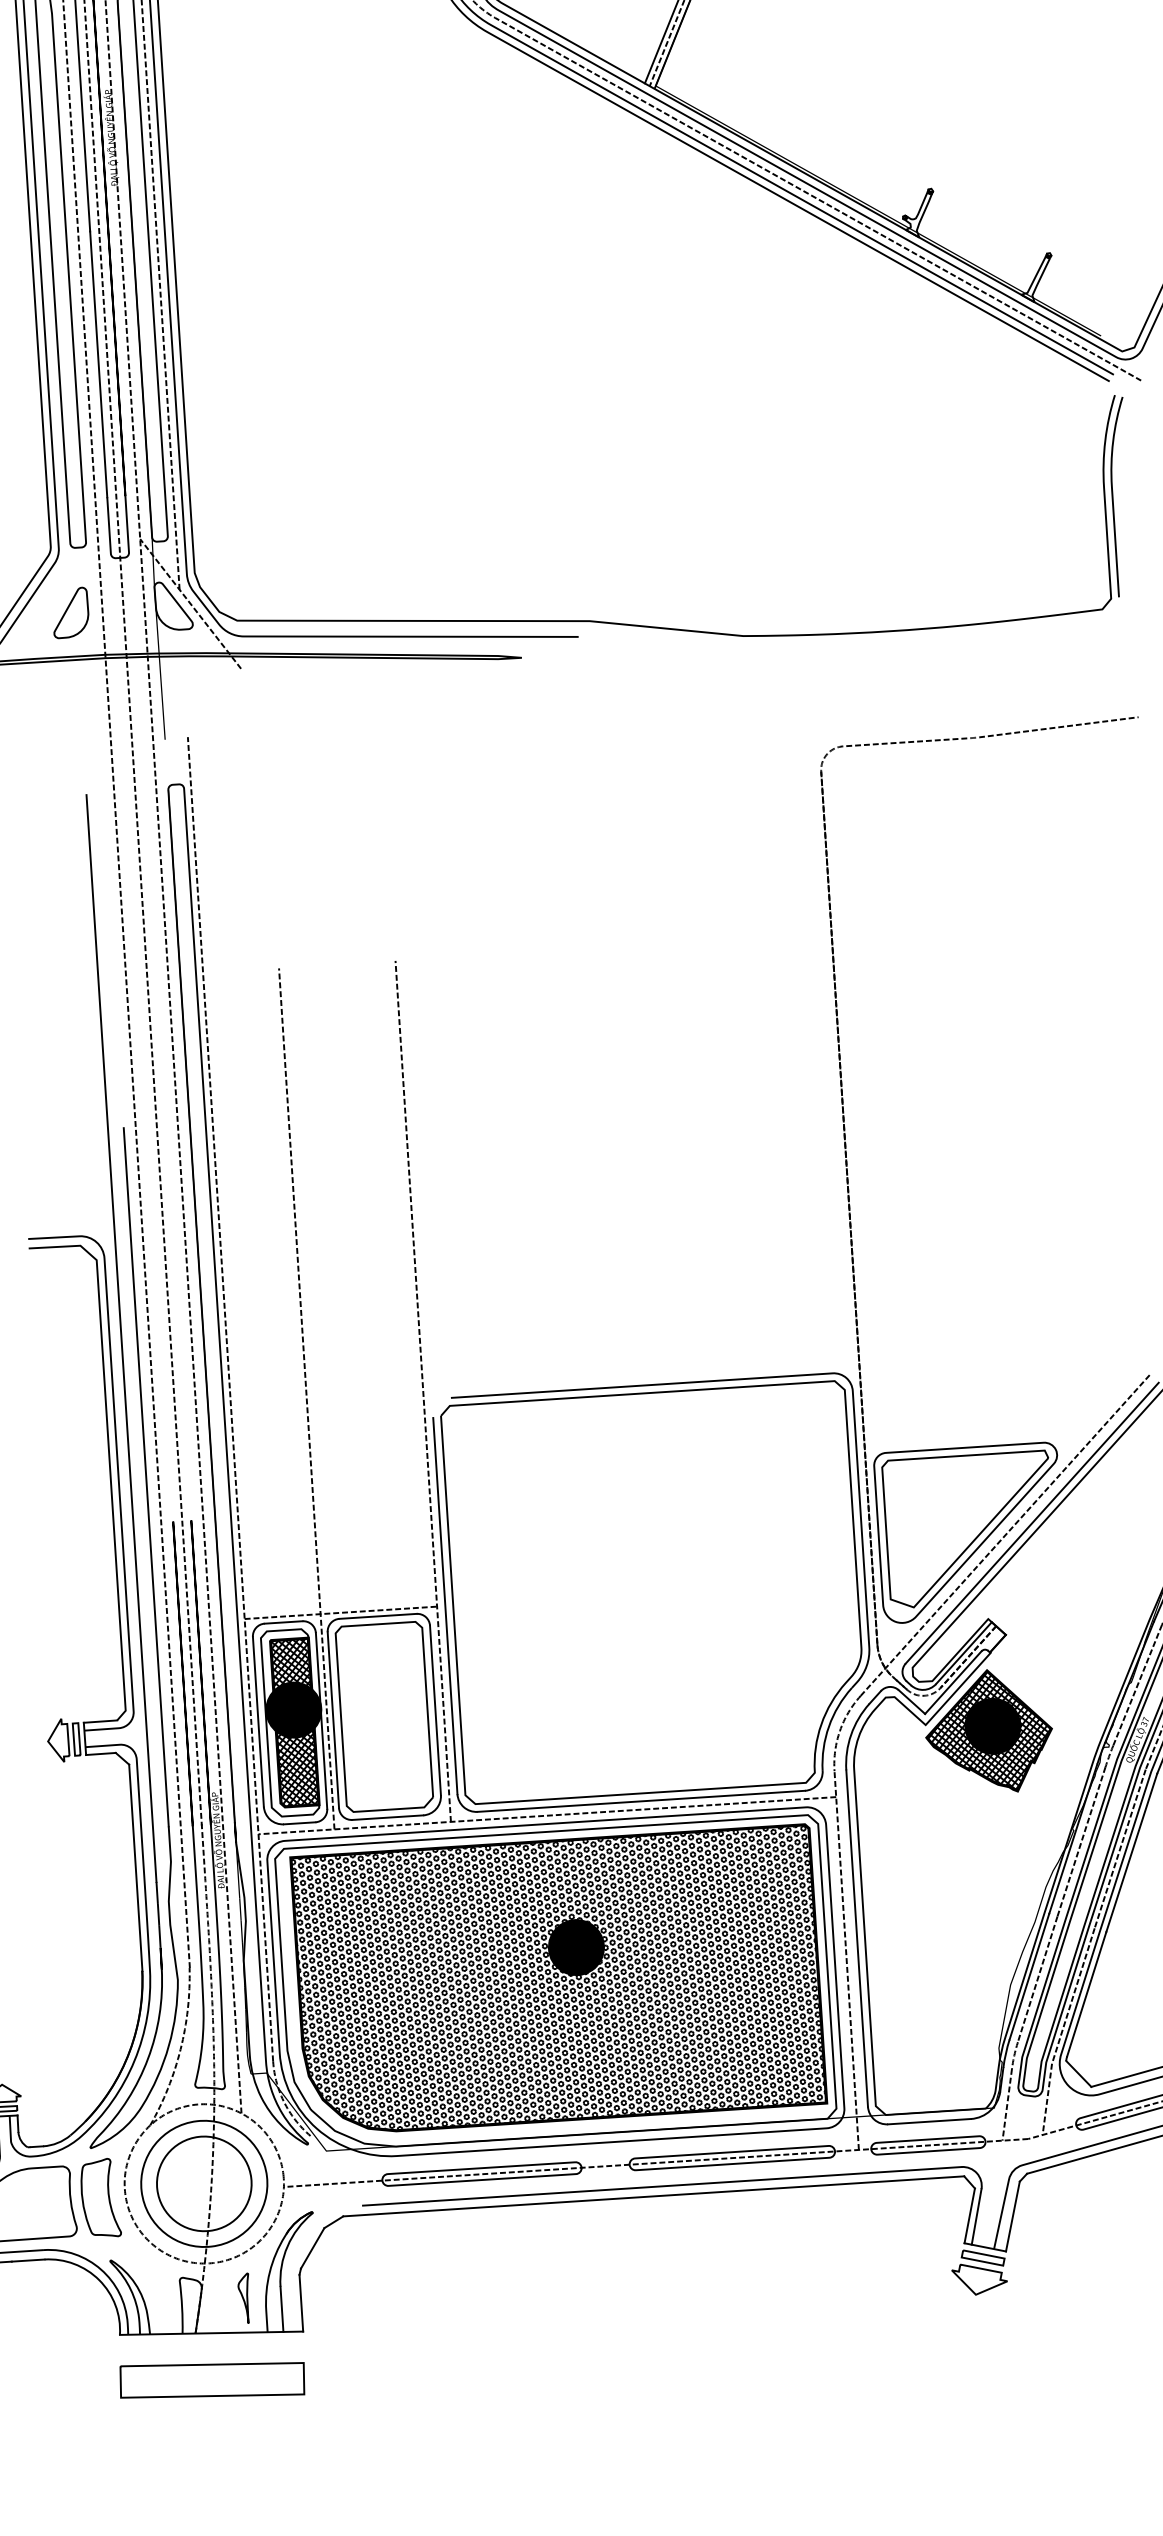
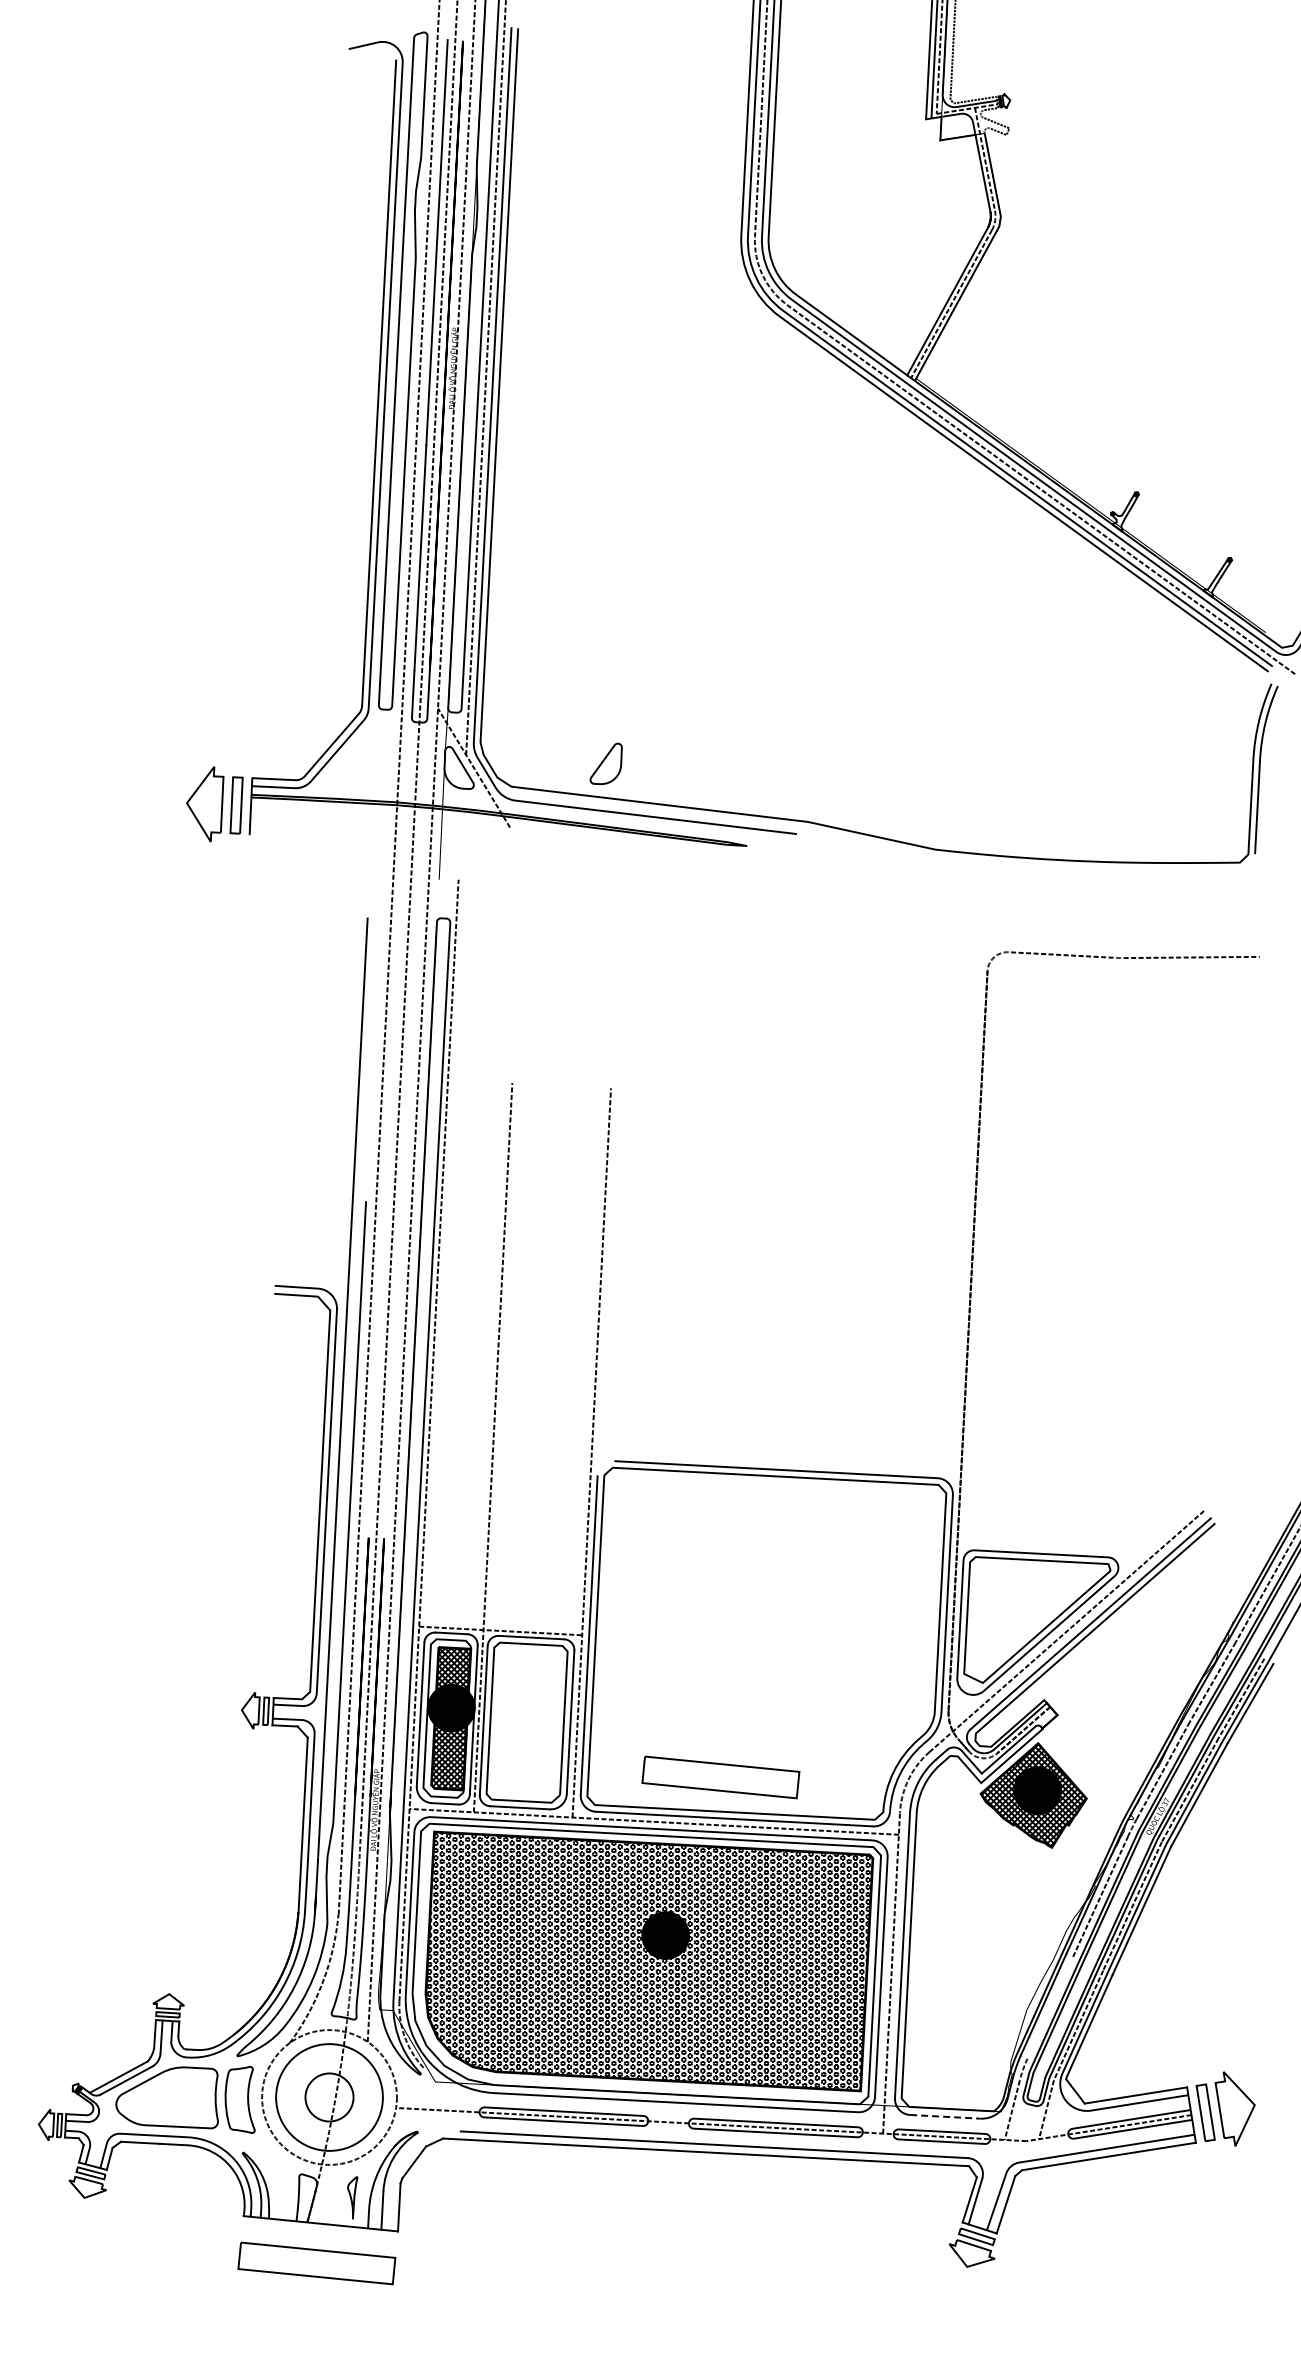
part: (69, 612) -> (605, 763), moved
part: (618, 1754) -> (720, 1777), added
line: (1037, 1978) -> (1050, 2007), removed
line: (929, 2121) -> (945, 2116), solid -> dashed
circle: (204, 2183) -> (329, 2097), size x0.6

